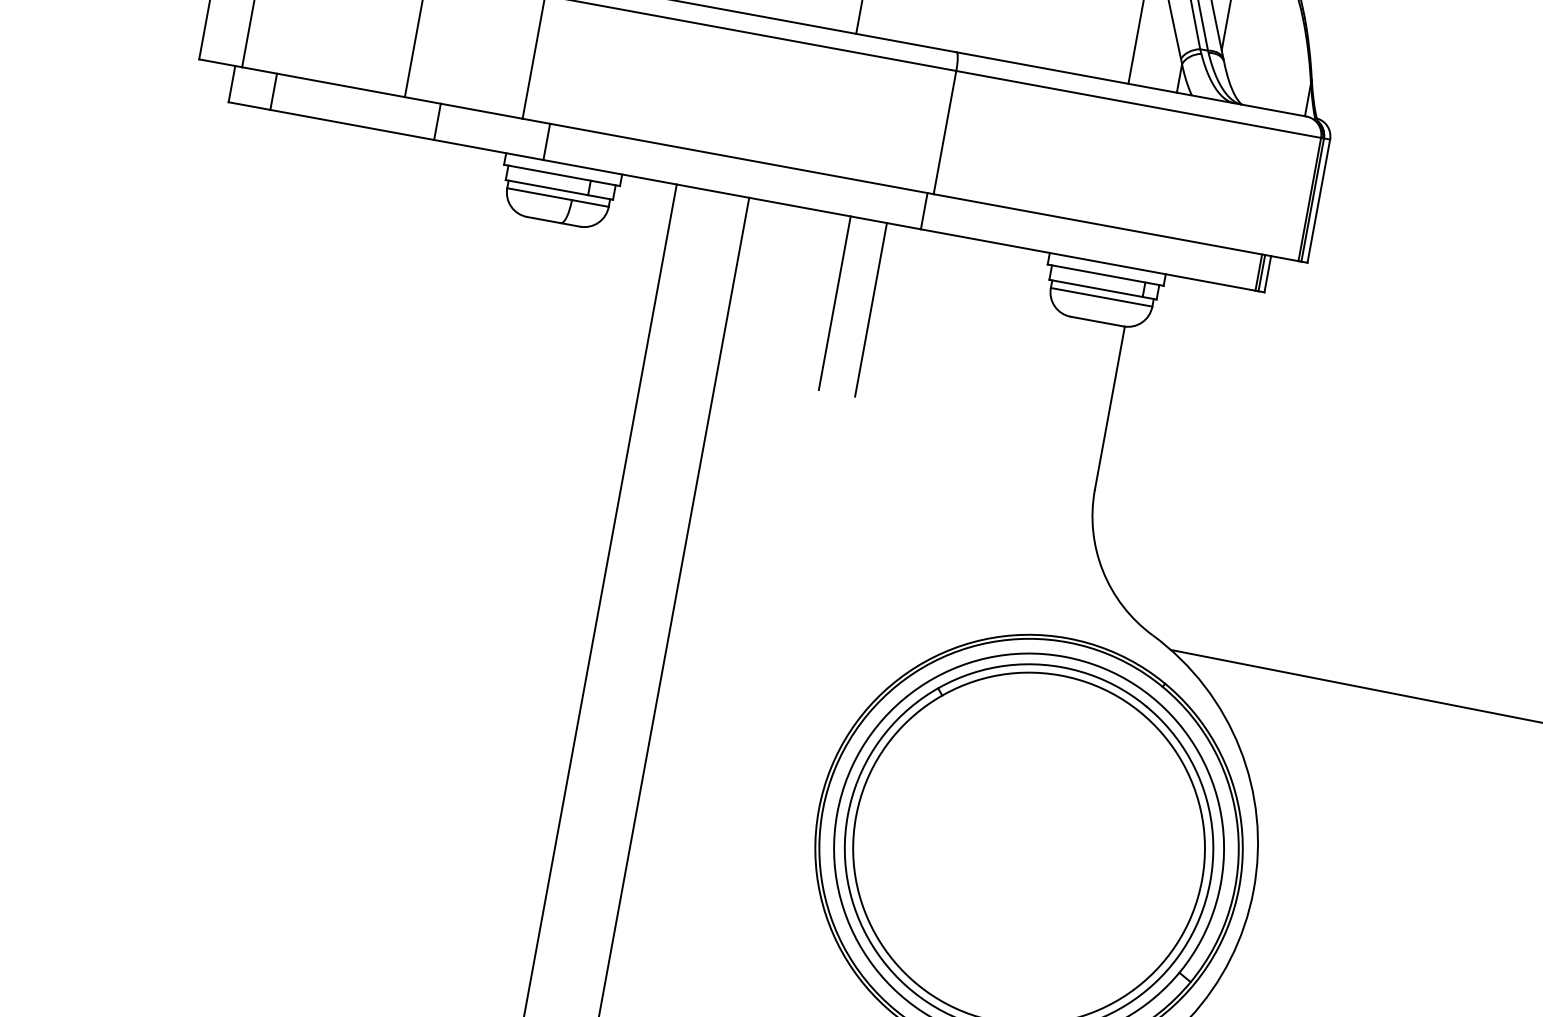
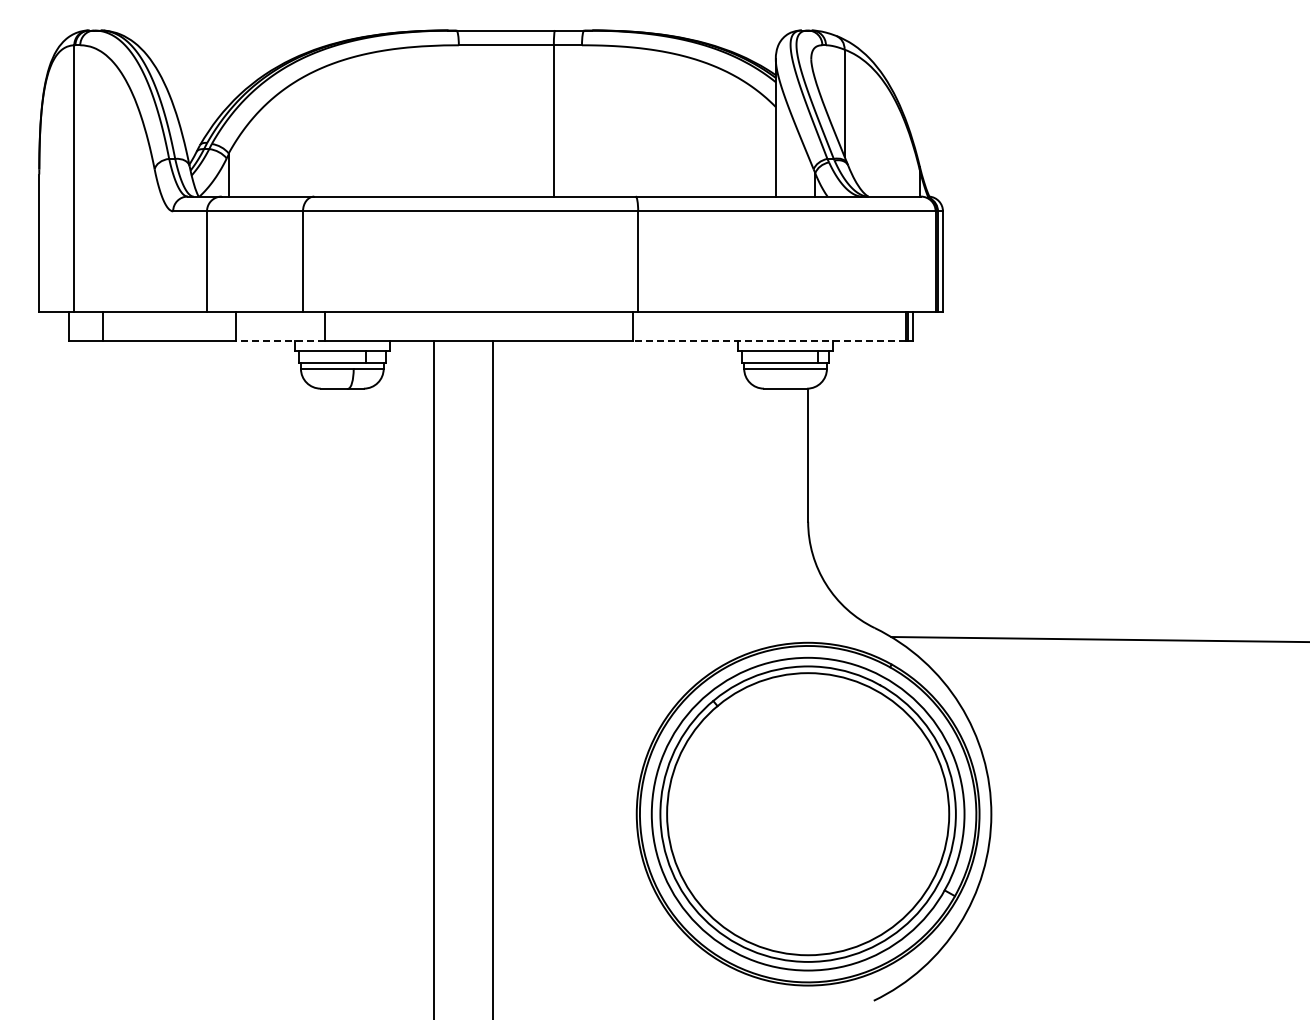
line: (488, 150) -> (280, 341), solid -> dashed
line: (1088, 260) -> (769, 341), solid -> dashed
line: (834, 302) -> (575, 411), removed
line: (871, 309) -> (605, 411), removed

